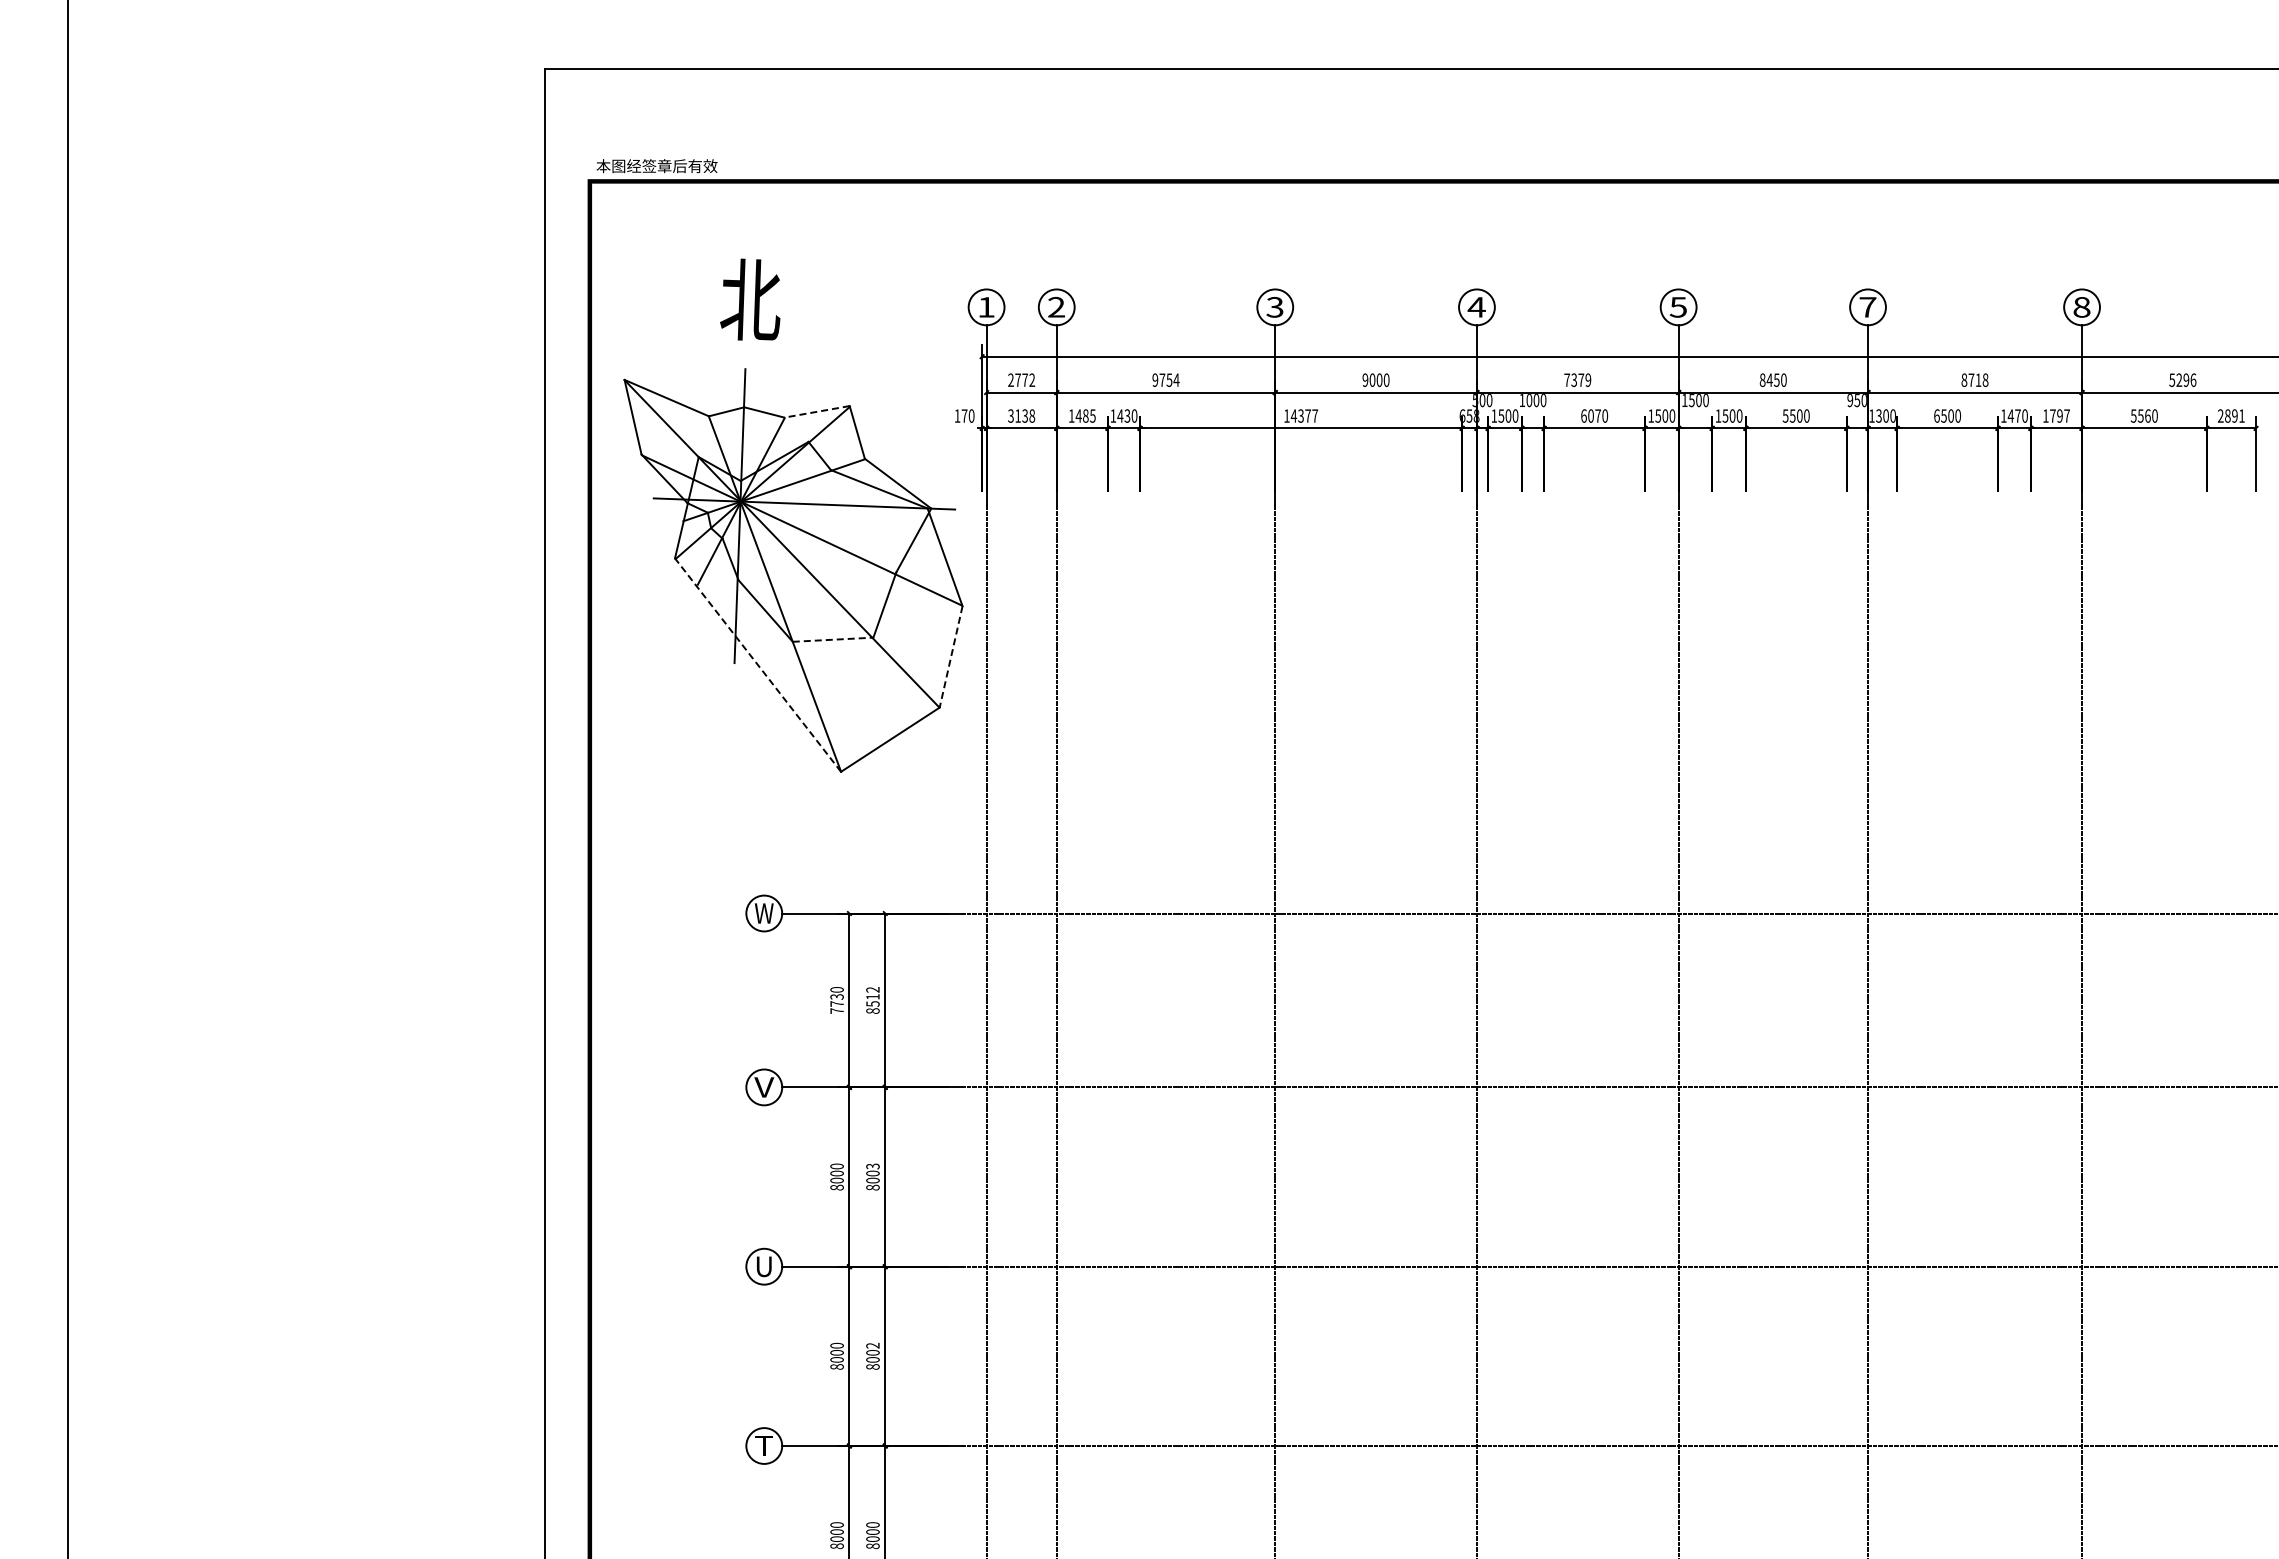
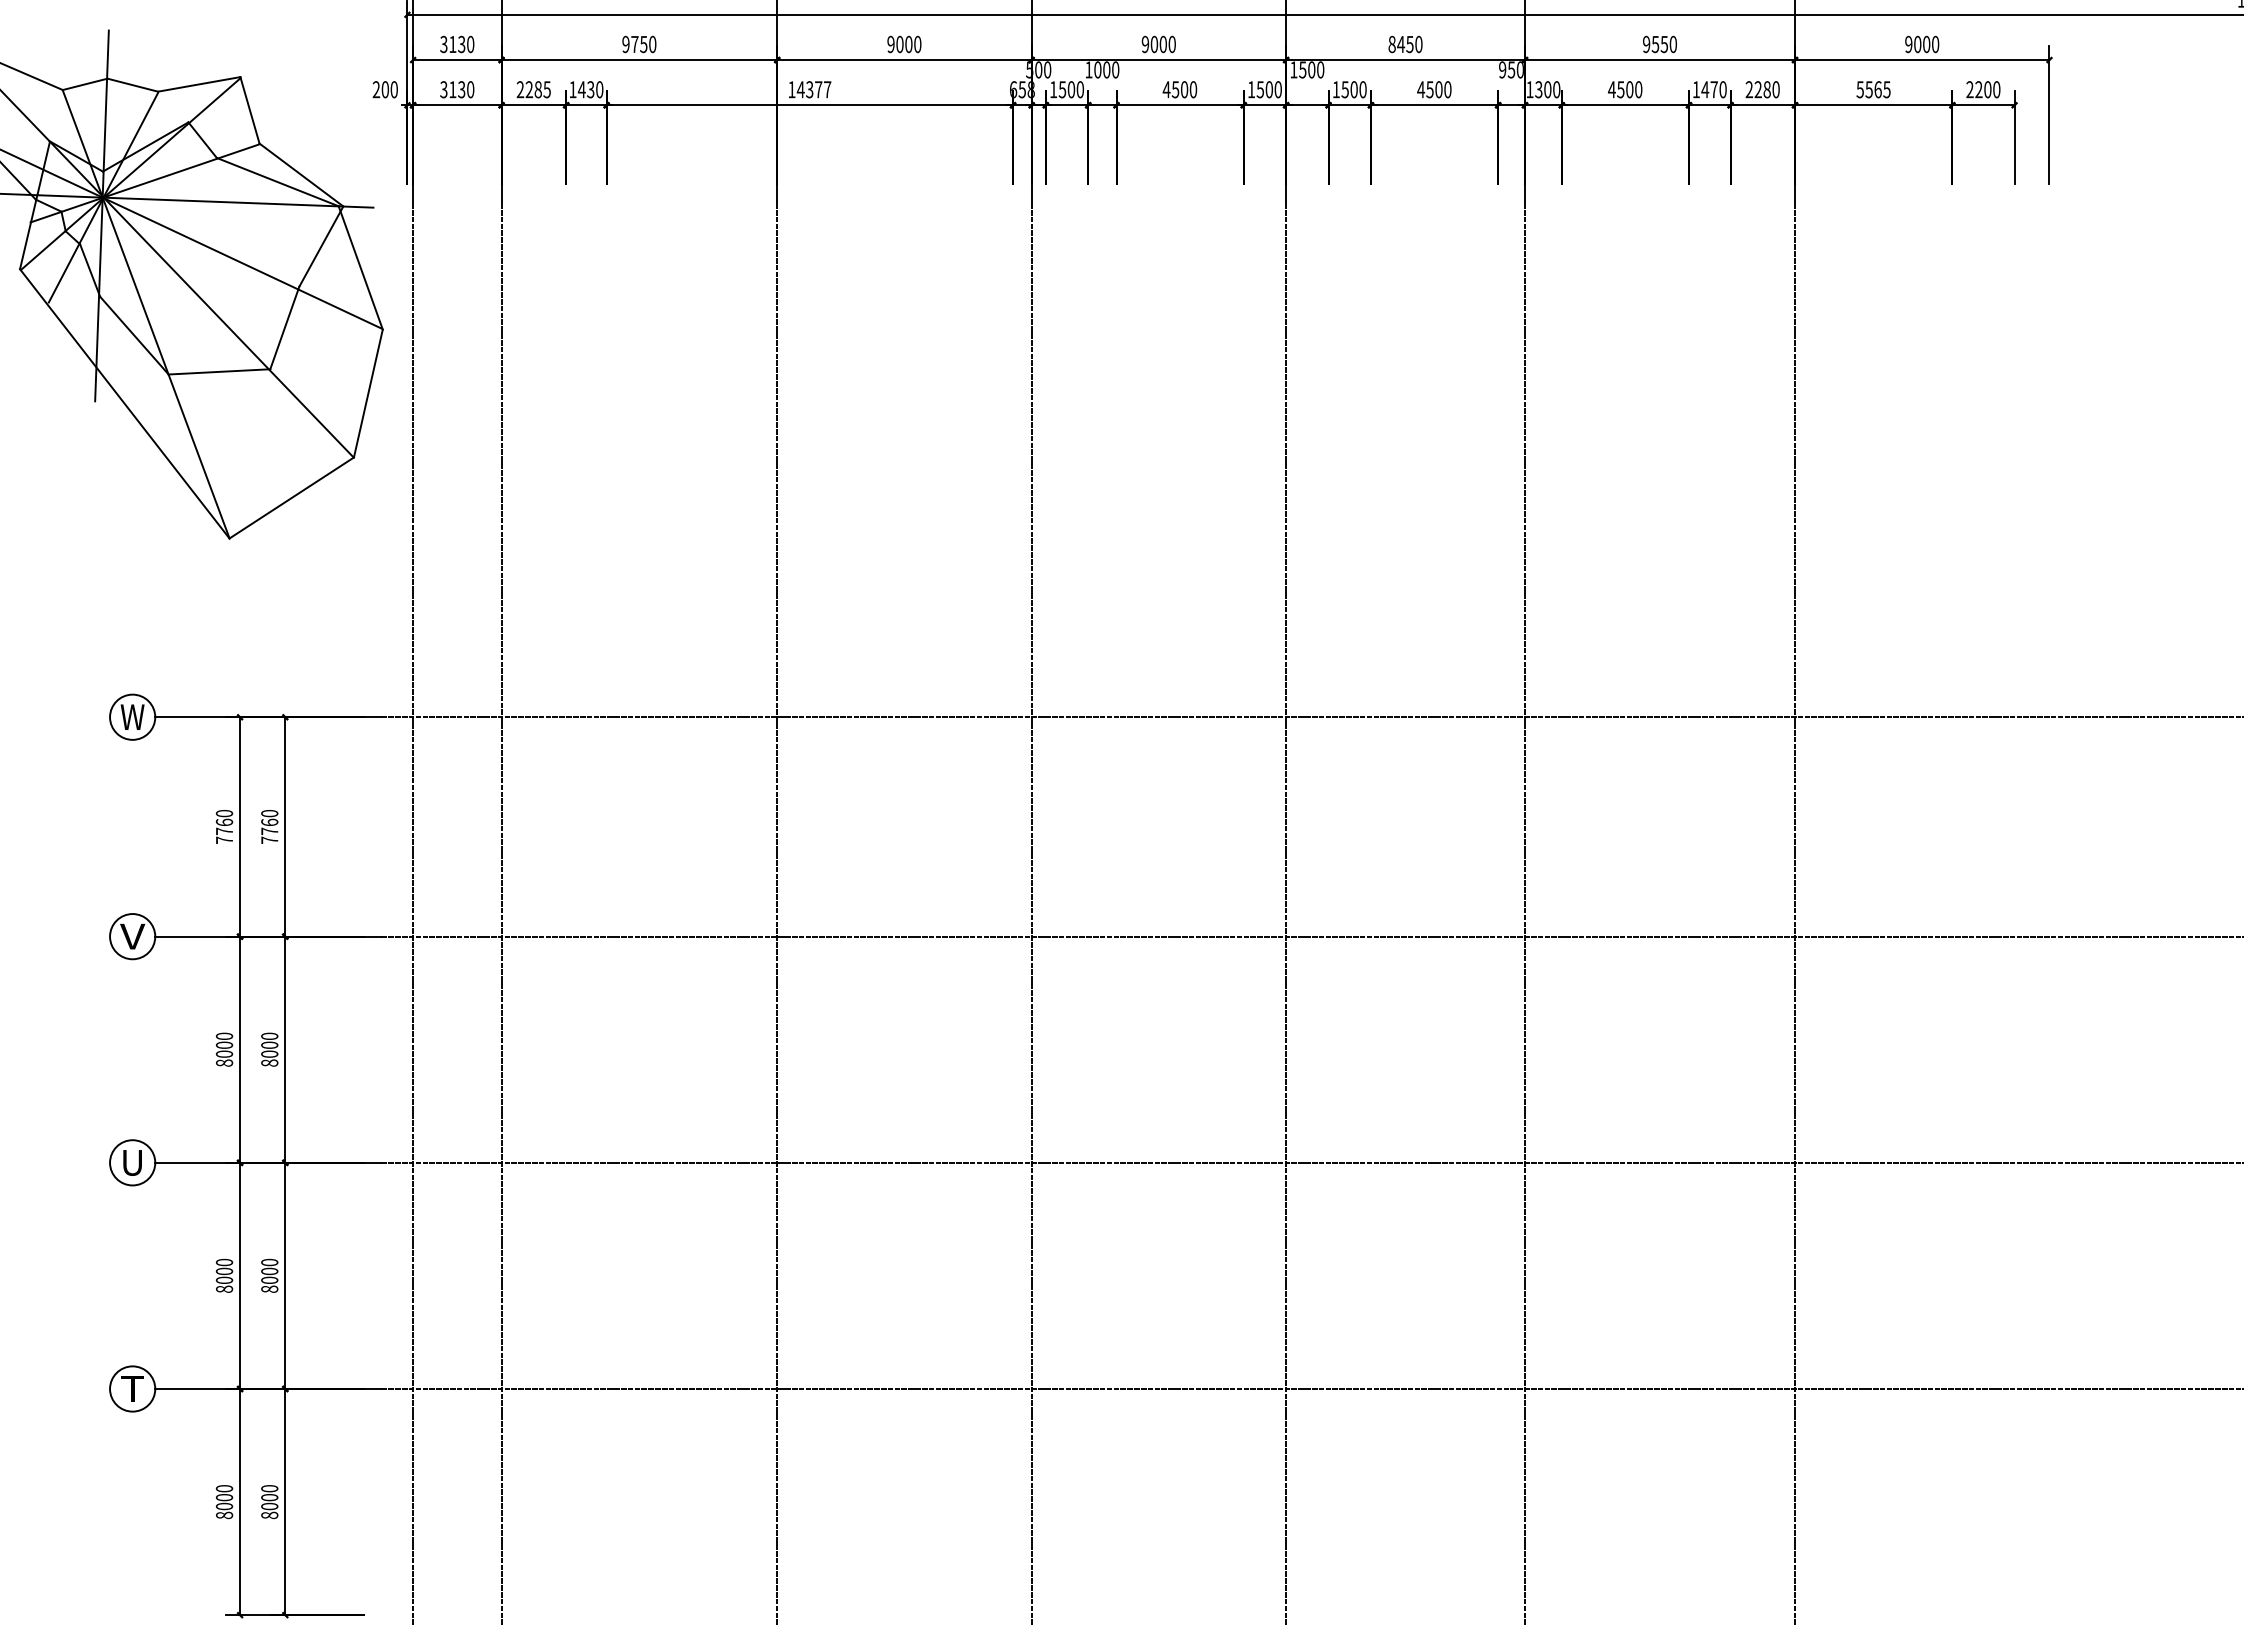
text: (1021, 379) -> (457, 43), 2772 -> 3130
text: (1176, 379) -> (652, 43), 9754 -> 9750
text: (1577, 379) -> (1158, 43), 7379 -> 9000
text: (2182, 379) -> (1921, 43), 5296 -> 9000
text: (1974, 380) -> (1659, 44), 8718 -> 9550
line: (816, 411) -> (198, 83), dashed -> solid
text: (960, 415) -> (380, 89), 170 -> 200
text: (1032, 415) -> (471, 89), 3138 -> 3130
text: (1074, 415) -> (523, 89), 1485 -> 2285
text: (1590, 415) -> (1174, 89), 6070 -> 4500
text: (1785, 415) -> (1420, 89), 5500 -> 4500
text: (1936, 415) -> (1611, 89), 6500 -> 4500
text: (2056, 415) -> (1762, 89), 1797 -> 2280
text: (2154, 415) -> (1886, 89), 5560 -> 5565
text: (2234, 415) -> (1987, 89), 2891 -> 2200
line: (833, 639) -> (219, 371), dashed -> solid
line: (951, 656) -> (368, 393), dashed -> solid
line: (757, 664) -> (124, 403), dashed -> solid
text: (836, 996) -> (223, 821), 7730 -> 7760
text: (872, 1000) -> (269, 826), 8512 -> 7760
text: (872, 1166) -> (269, 1036), 8003 -> 8000
text: (872, 1345) -> (269, 1262), 8002 -> 8000

